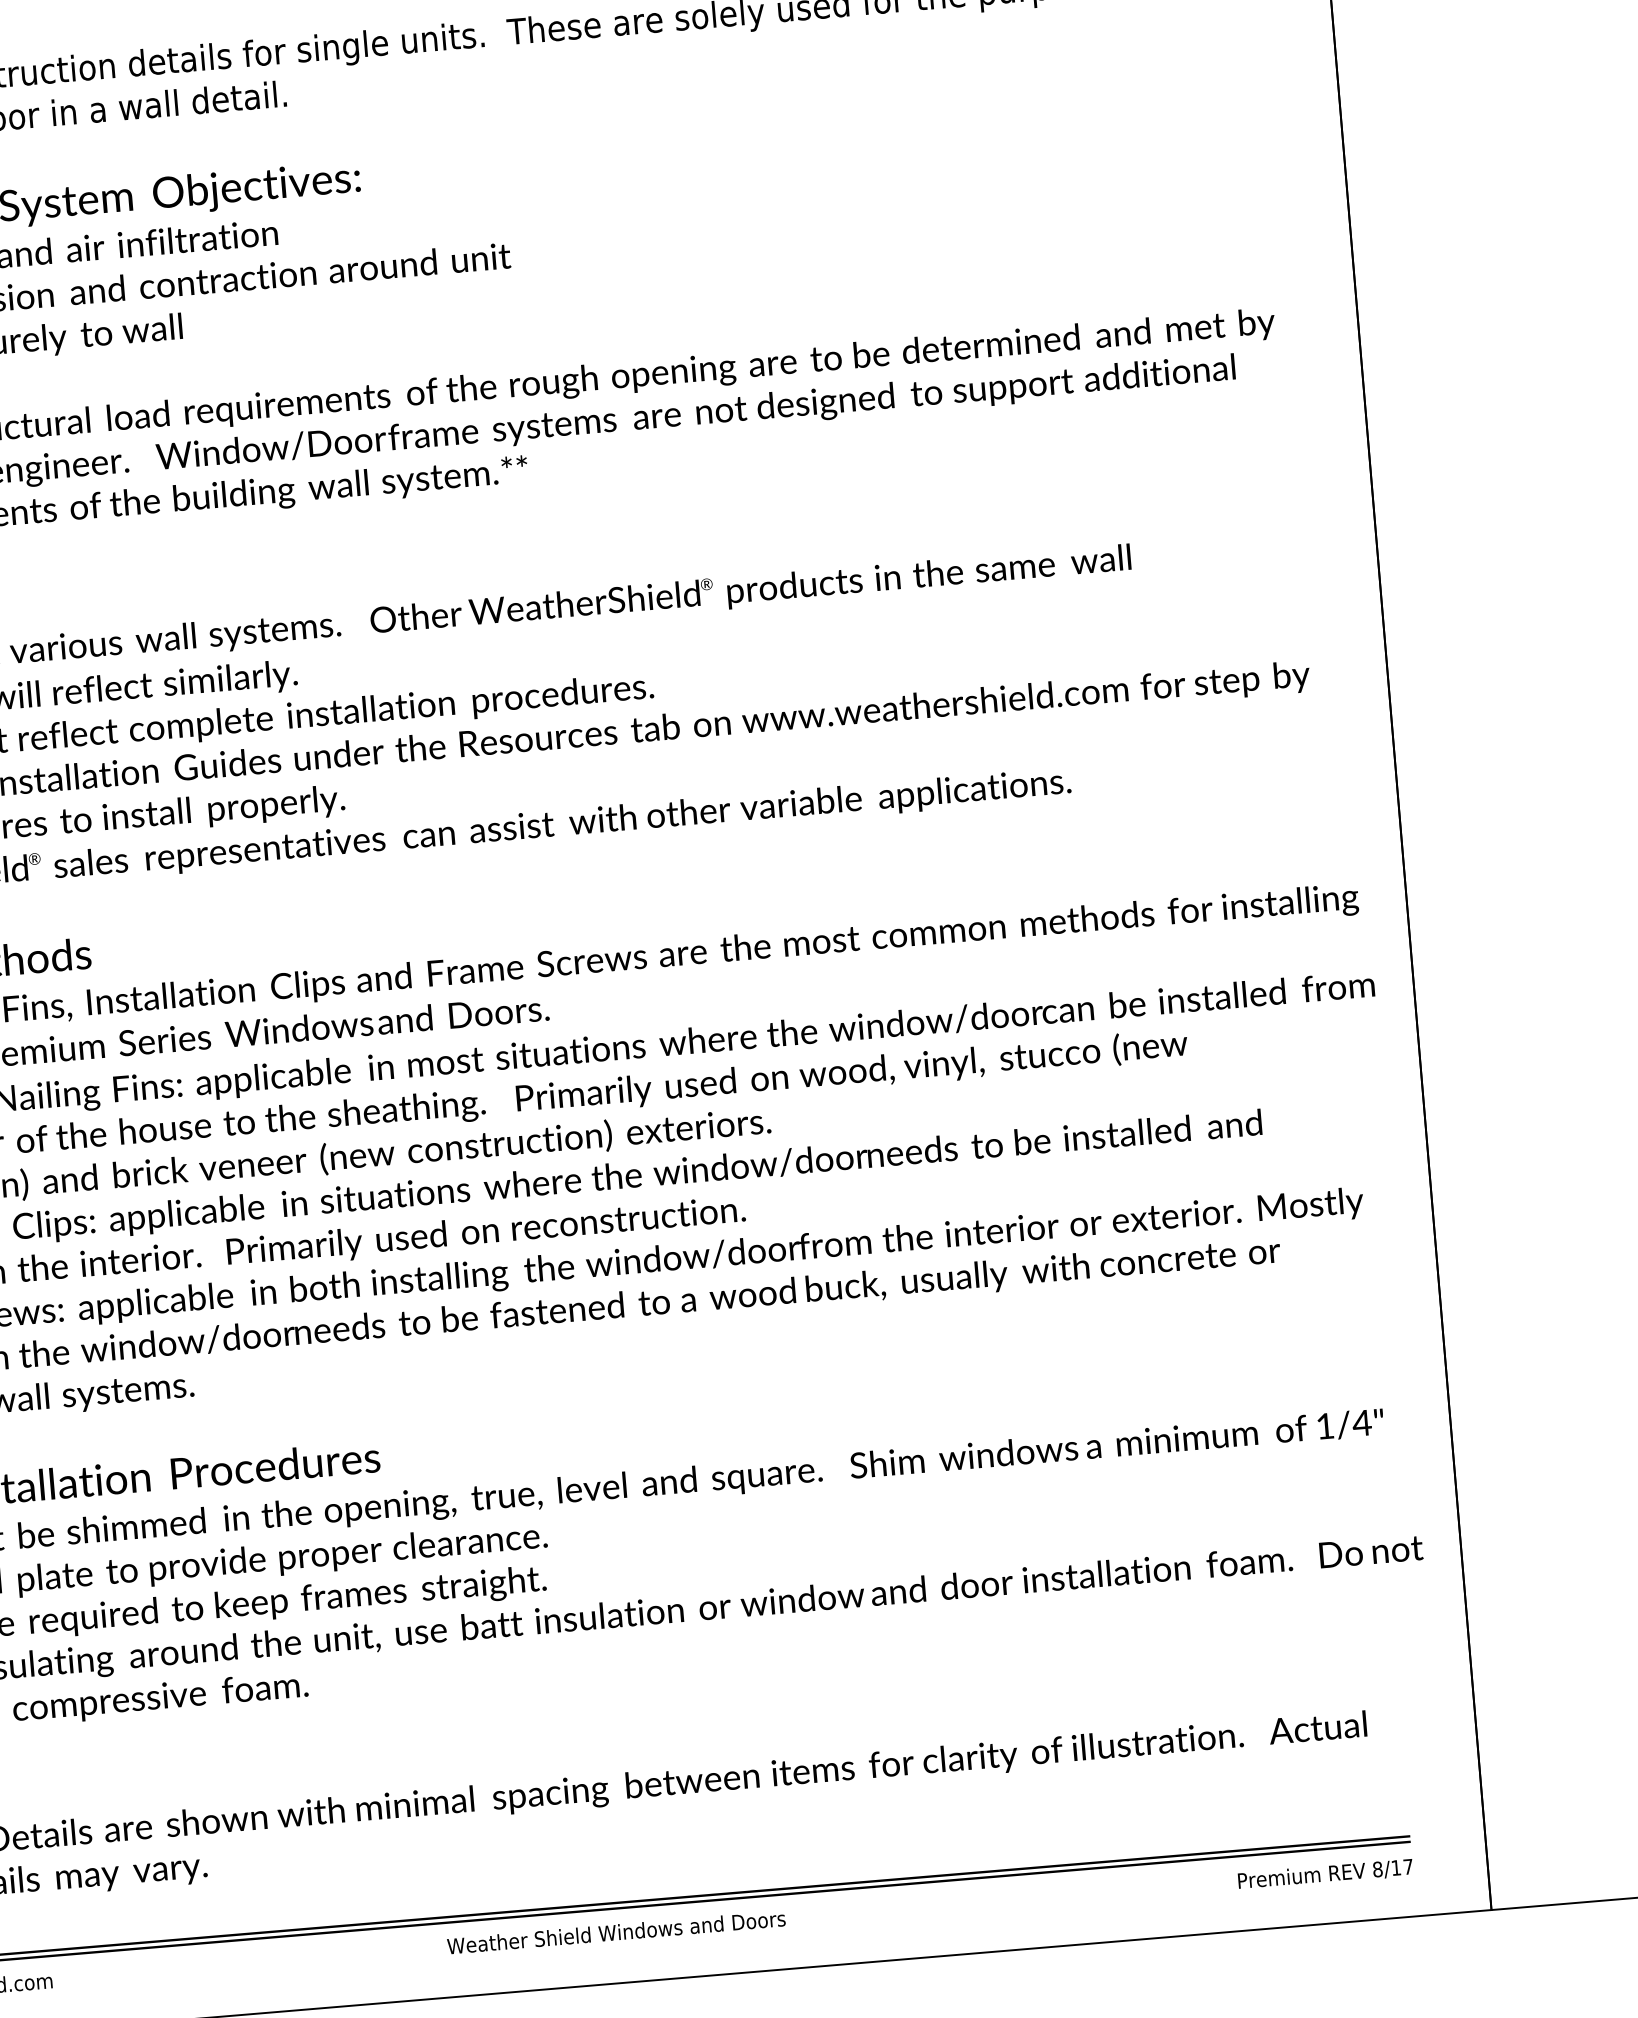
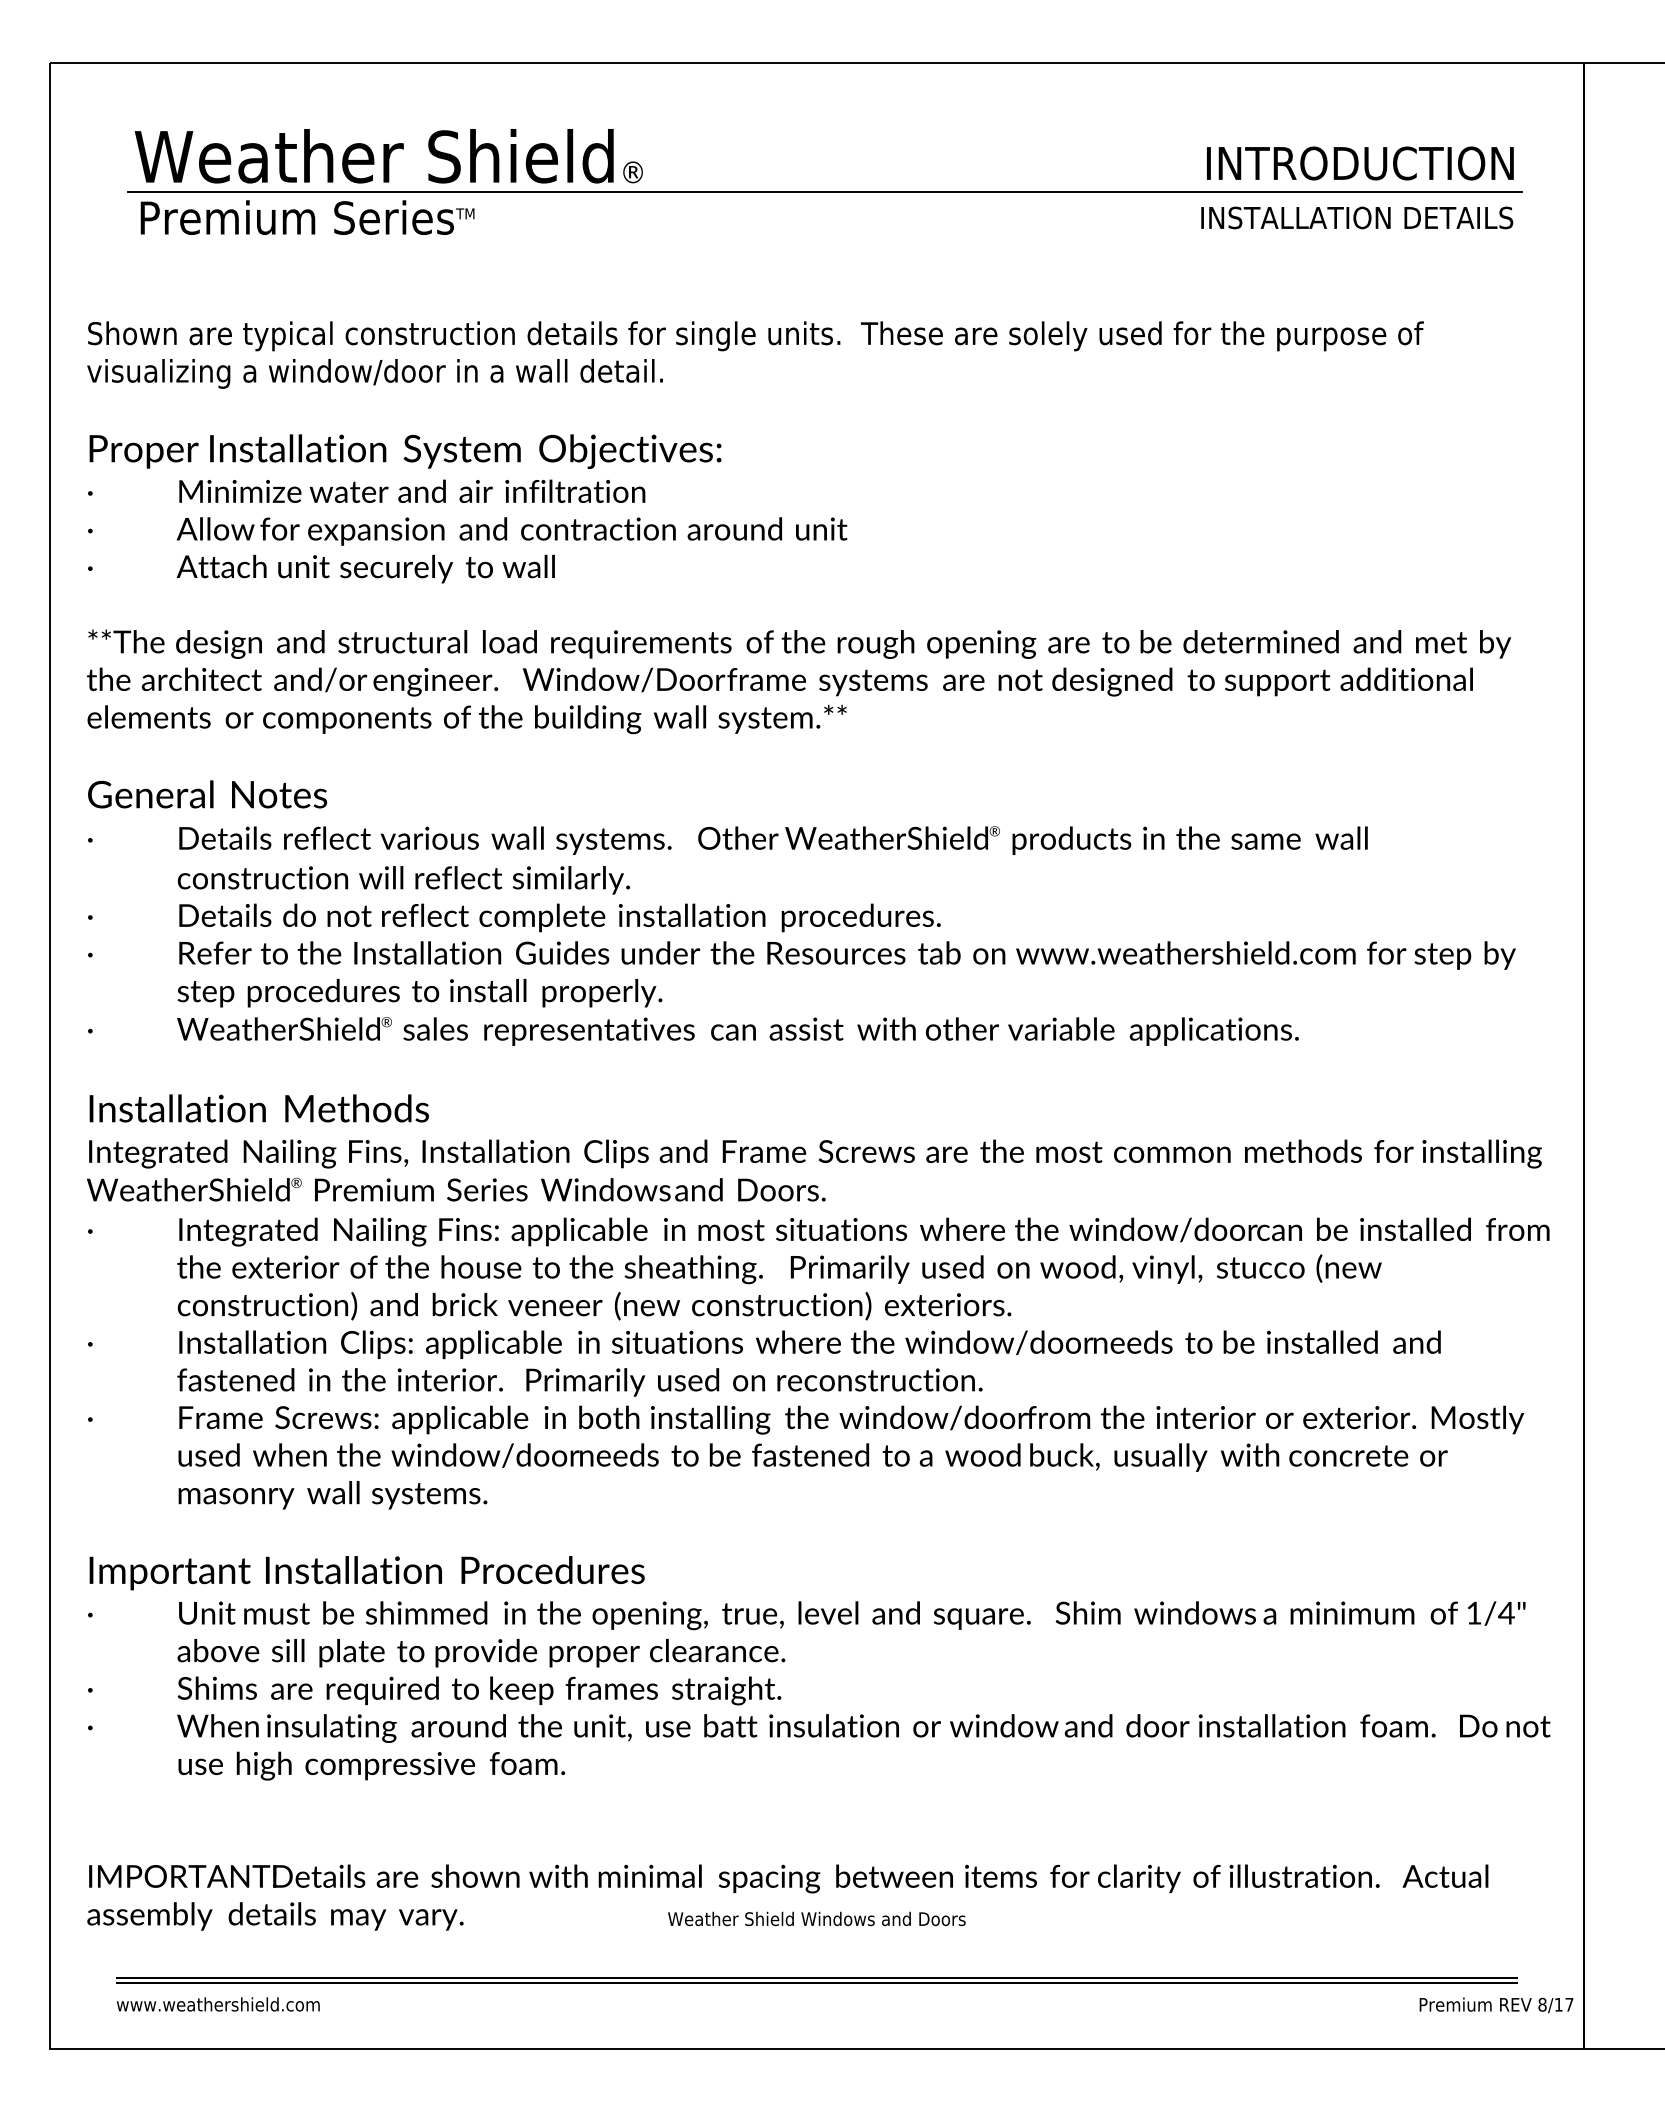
text: (1325, 1874) -> (1496, 2005), moved
text: (615, 1931) -> (816, 1918), moved

